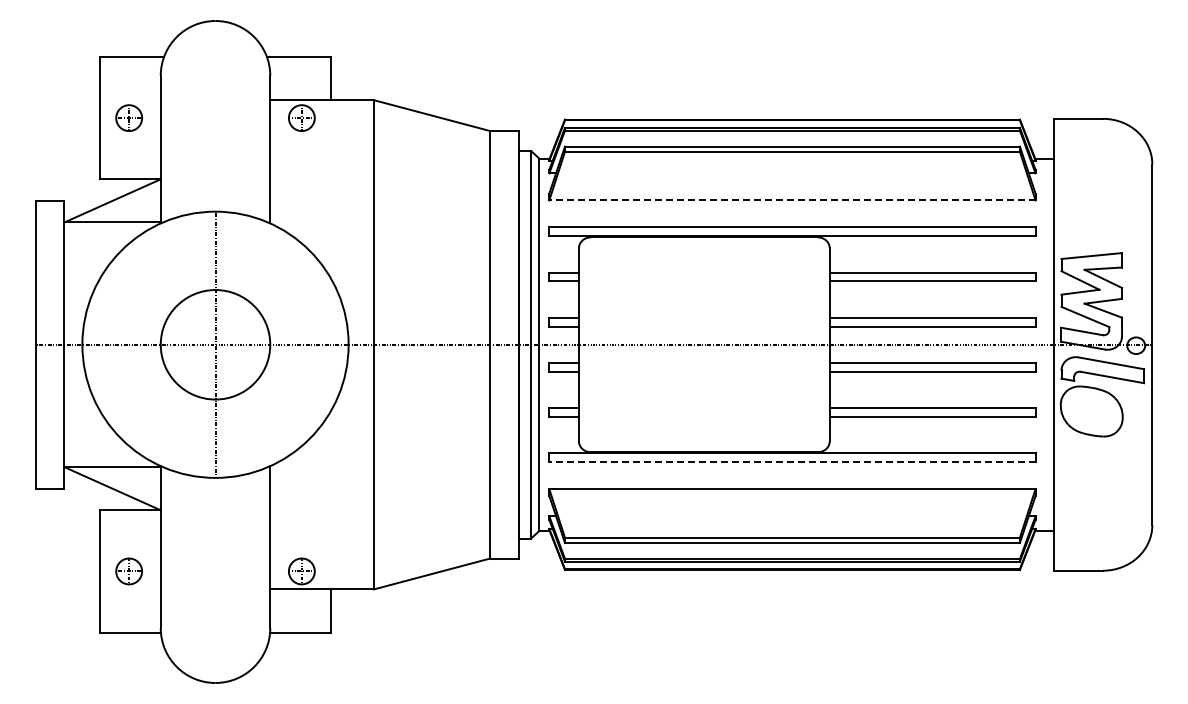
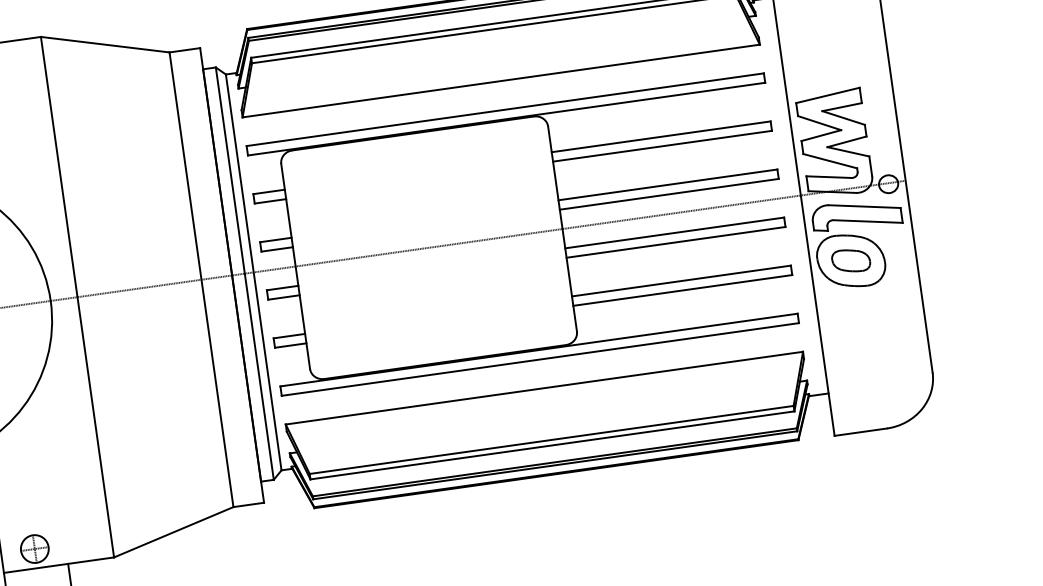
line: (791, 200) -> (500, 81), dashed -> solid
part: (1091, 411) -> (850, 260), added
line: (791, 462) -> (539, 359), dashed -> solid

